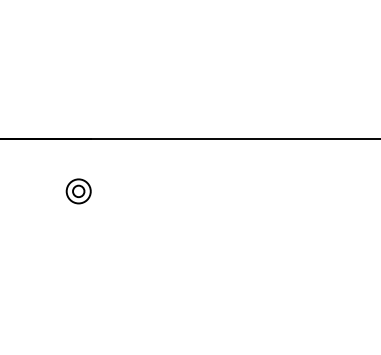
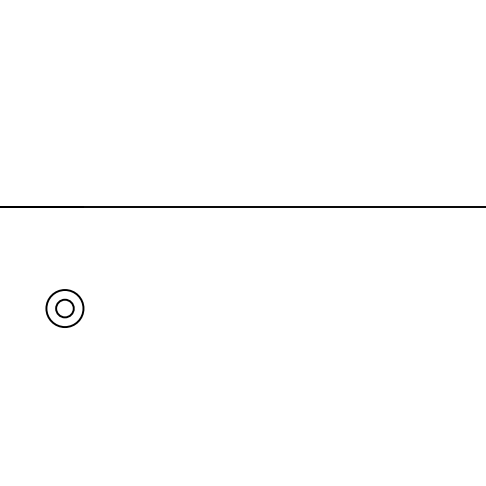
part: (78, 191) -> (64, 308), moved

